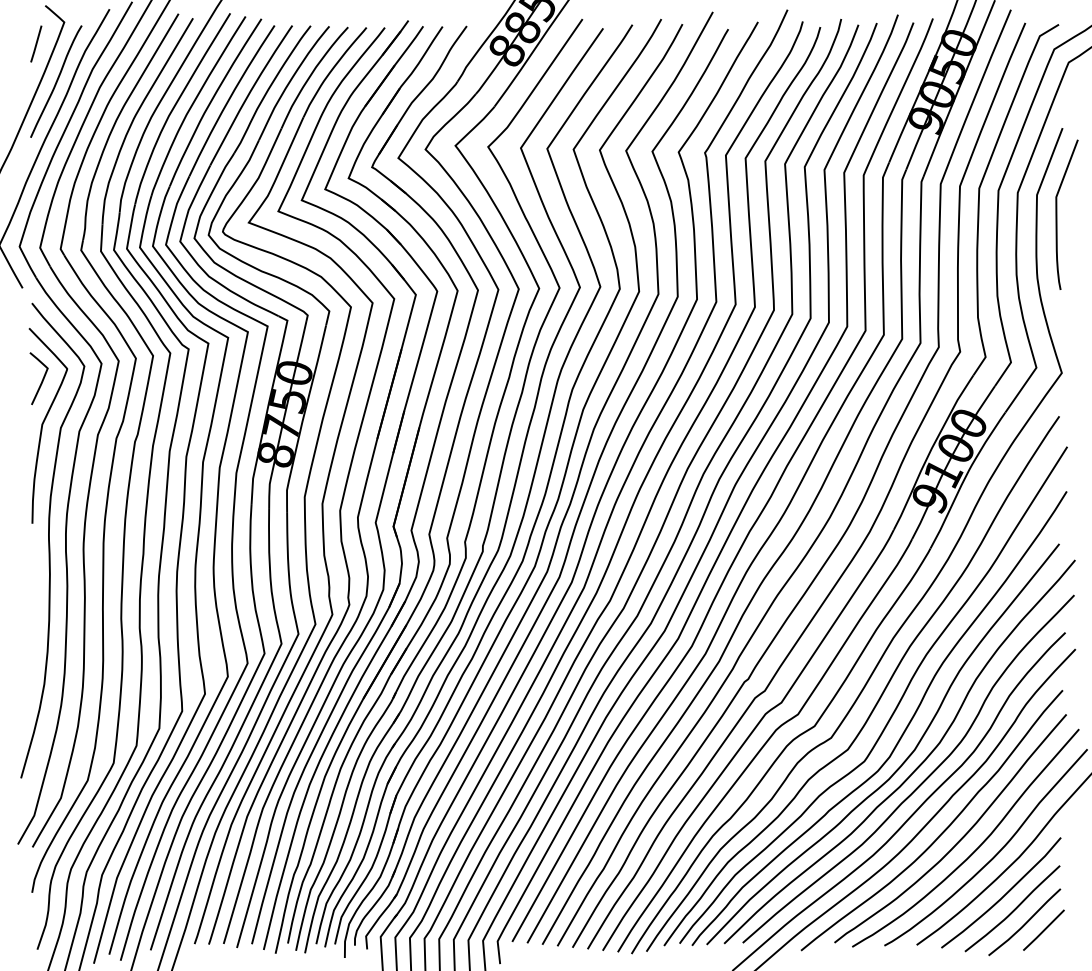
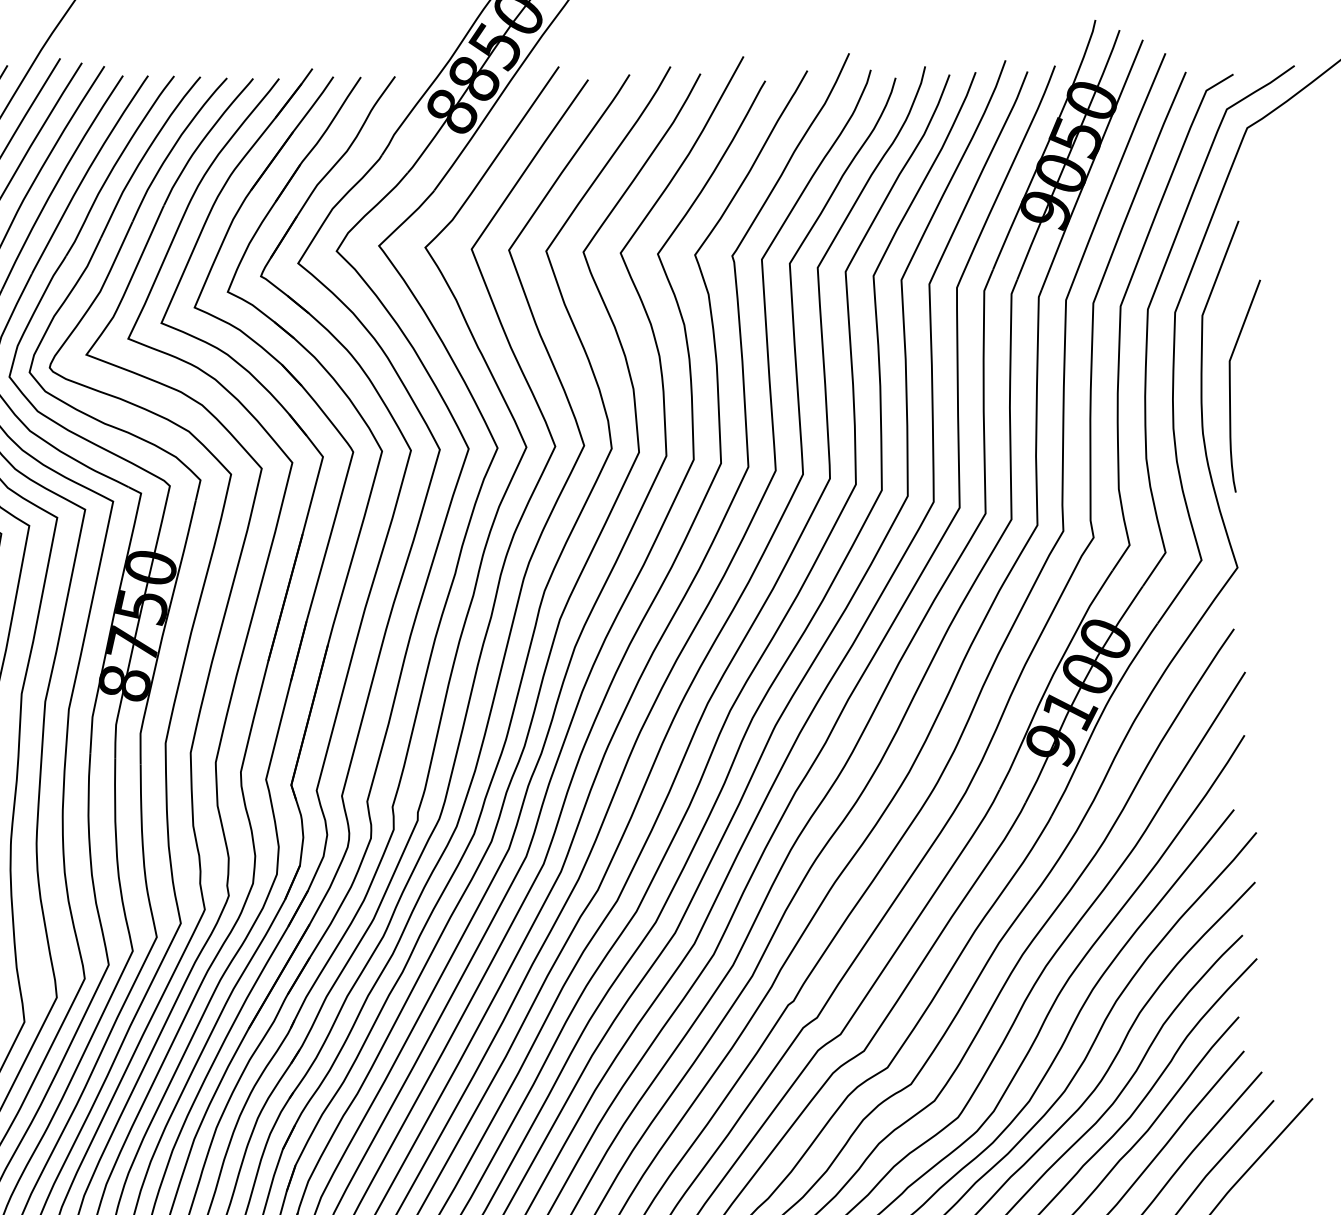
curve: (1057, 214) -> (1231, 385), moved

